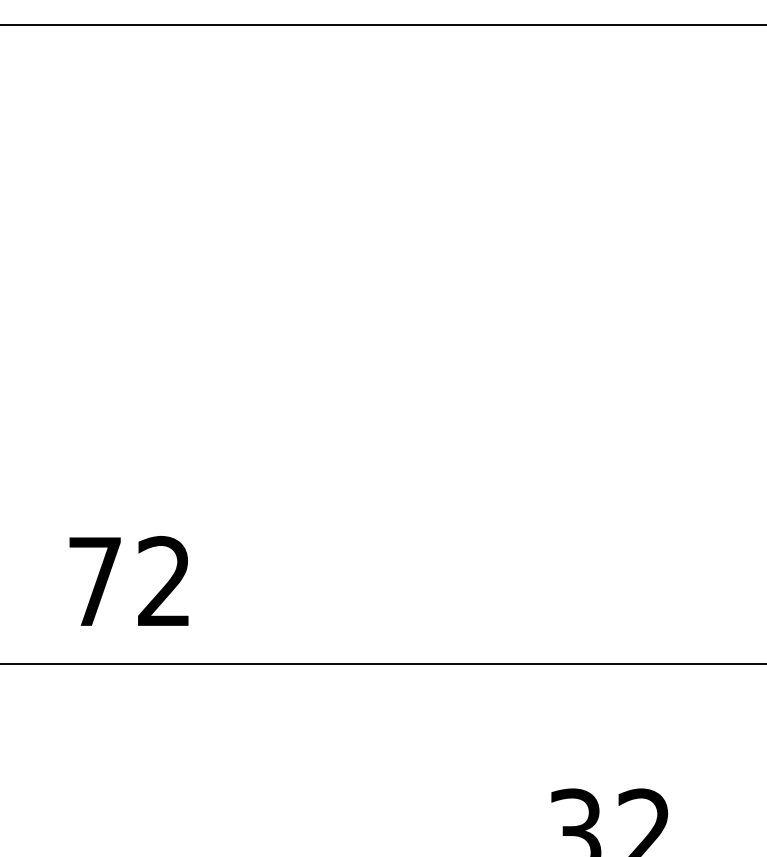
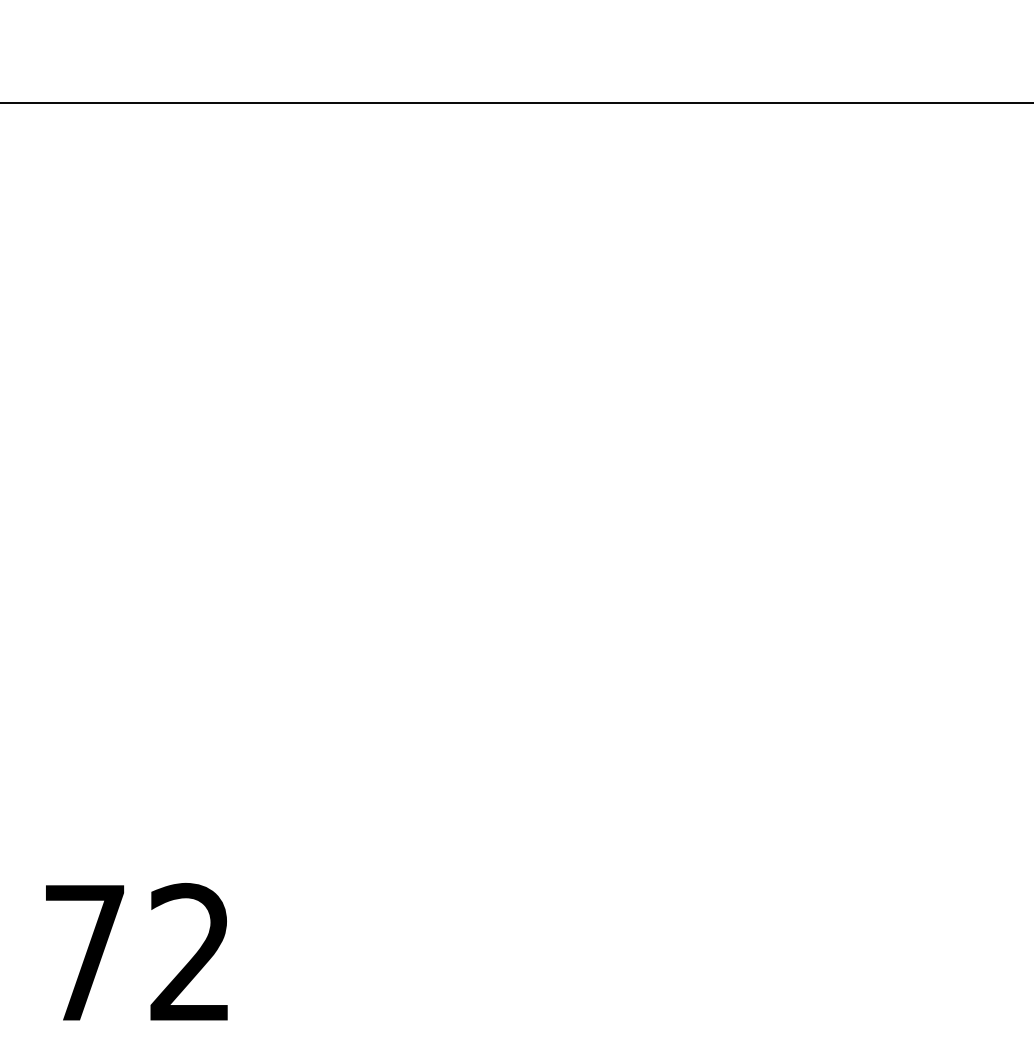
text: (128, 580) -> (135, 951), moved

